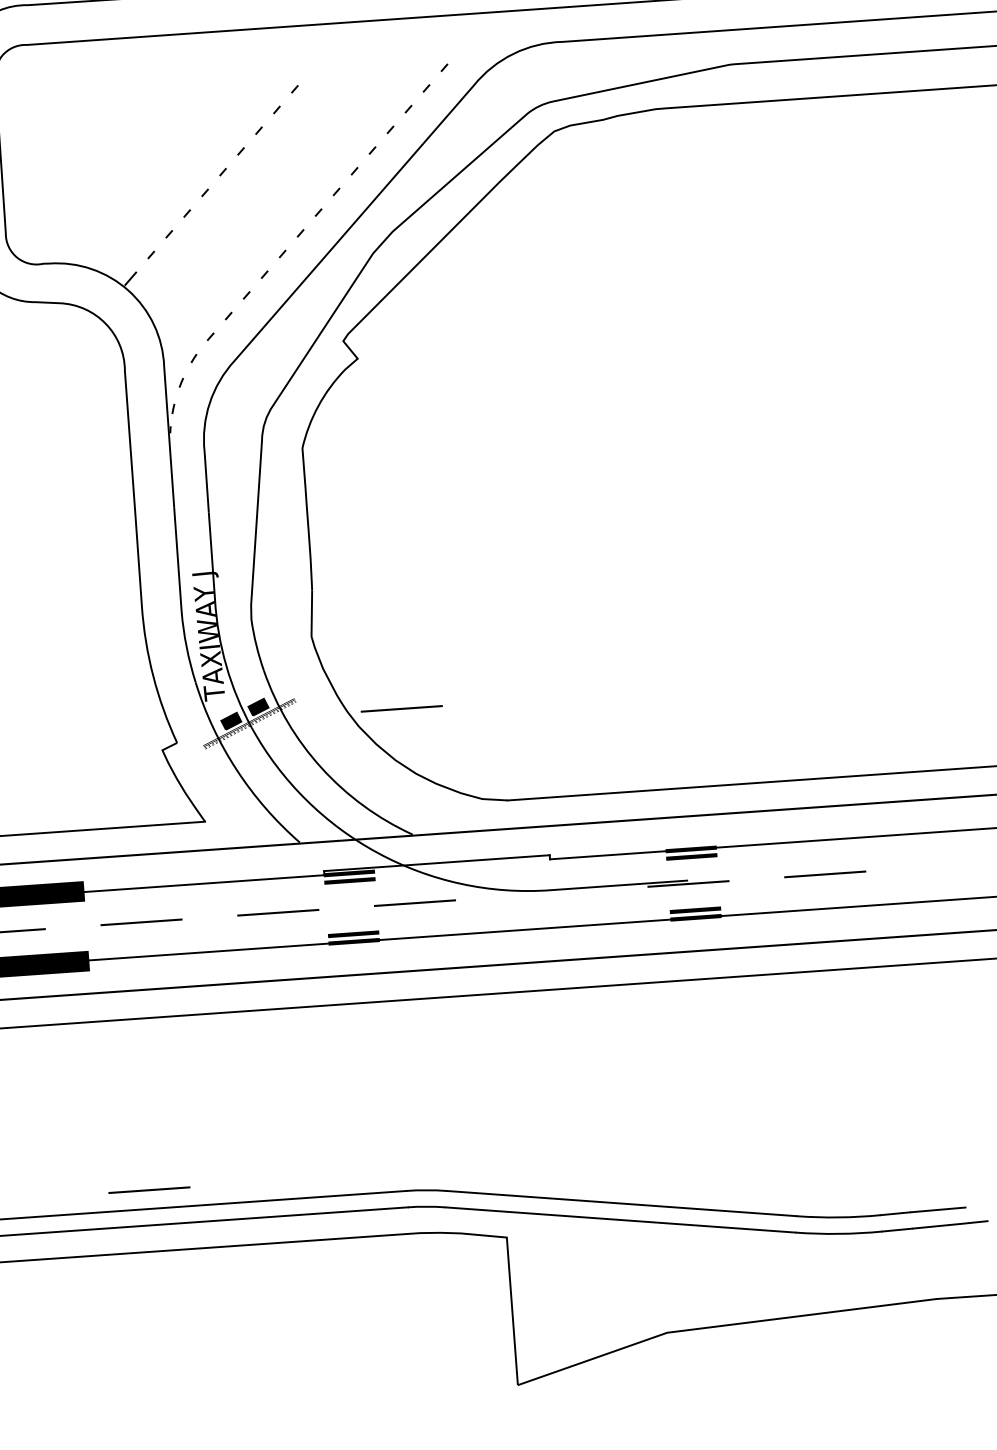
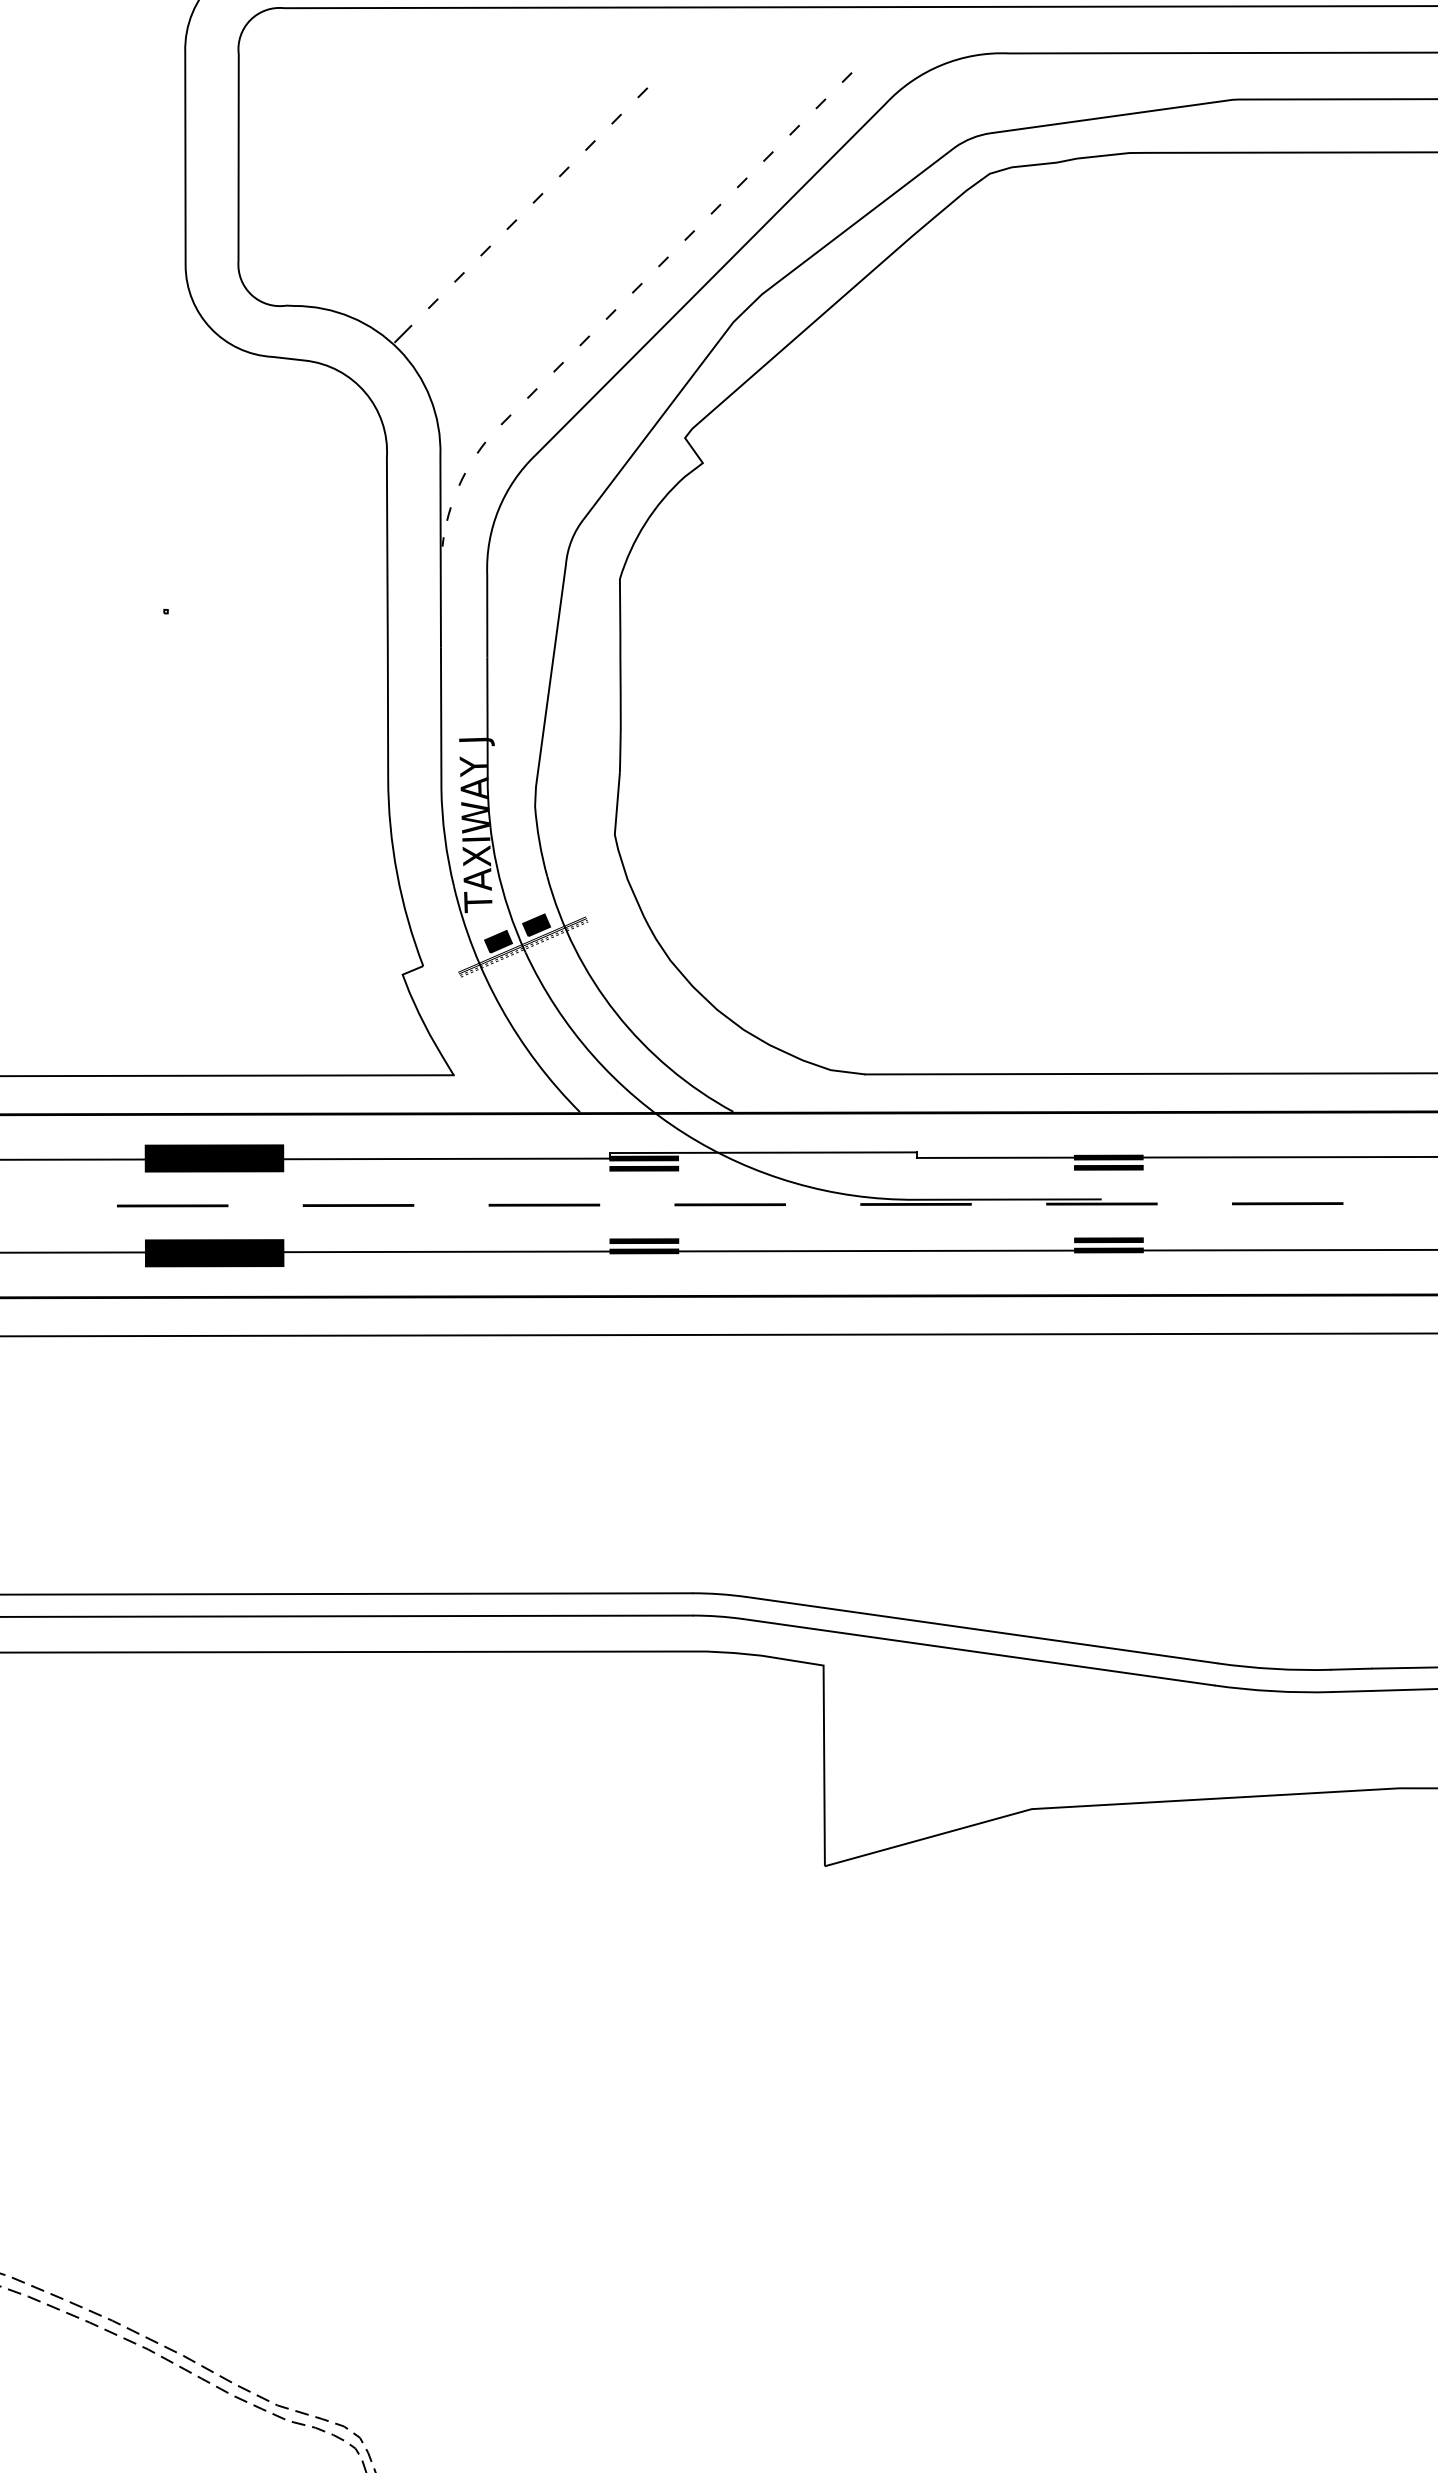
line: (401, 708) -> (729, 940), removed
fill: (551, 892) -> (915, 1203), added
line: (149, 1190) -> (344, 1568), removed

